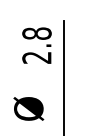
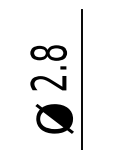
text: (36, 45) -> (48, 67), moved
text: (28, 108) -> (54, 118), moved

